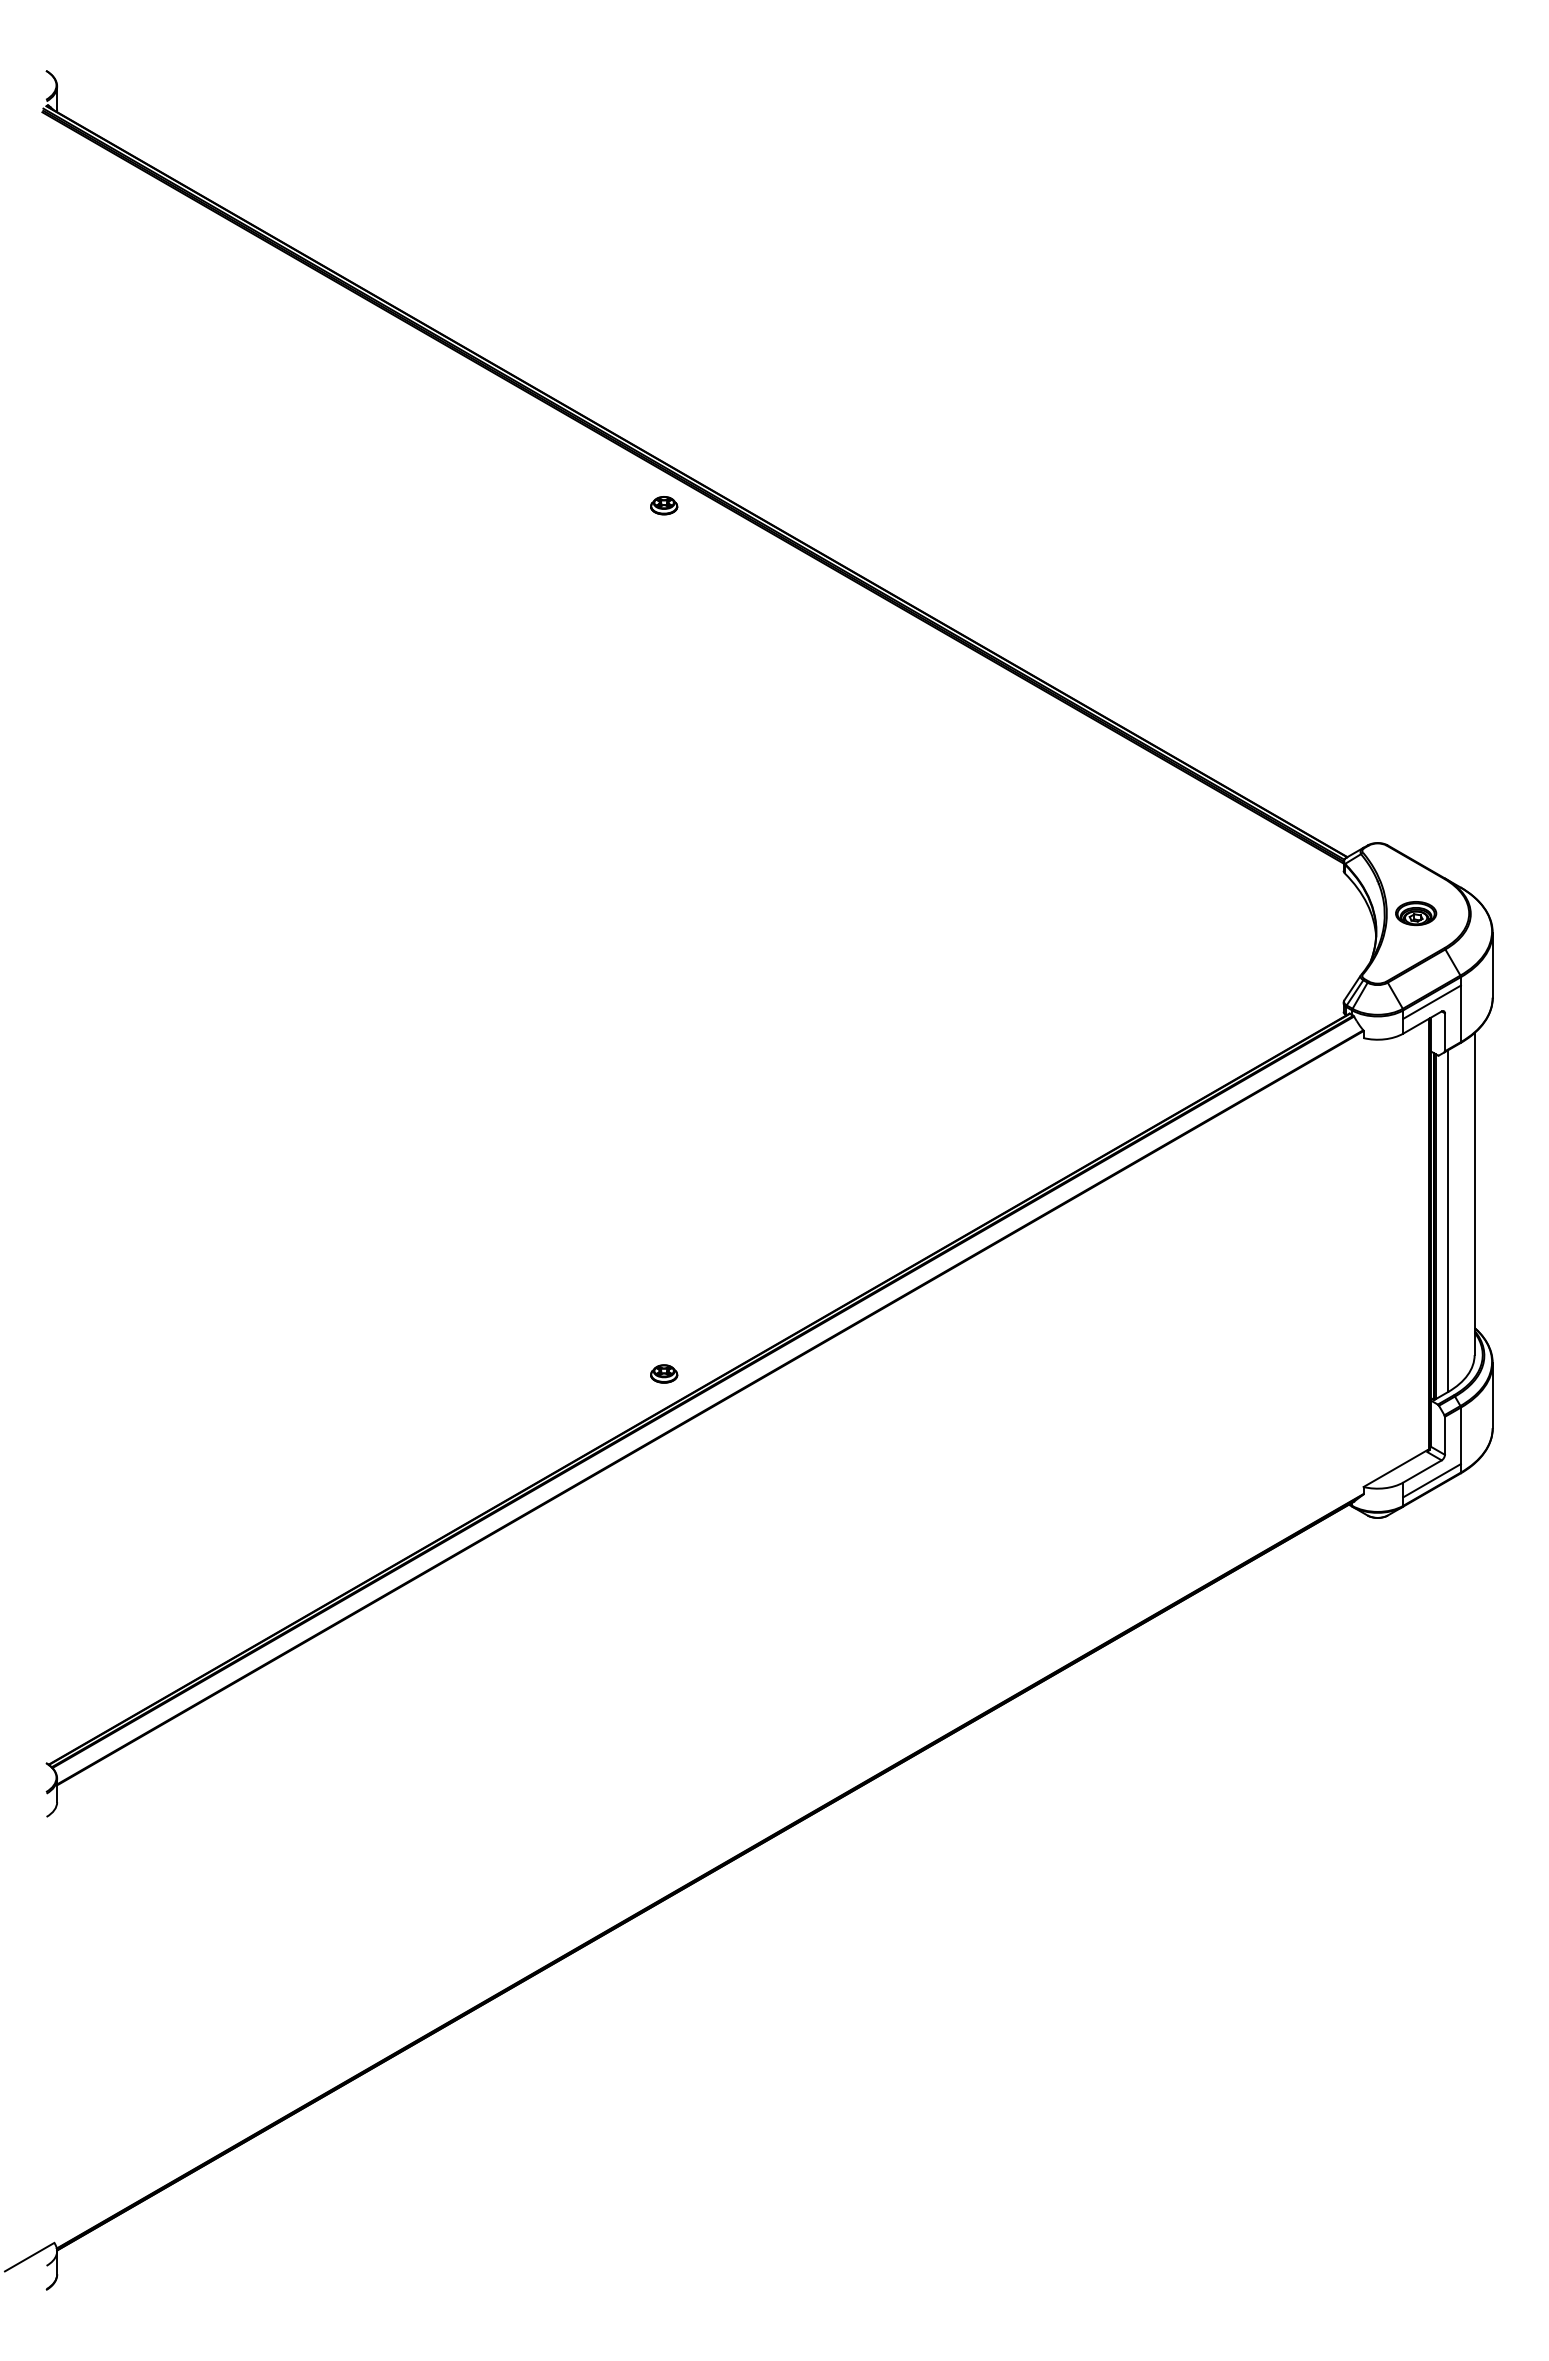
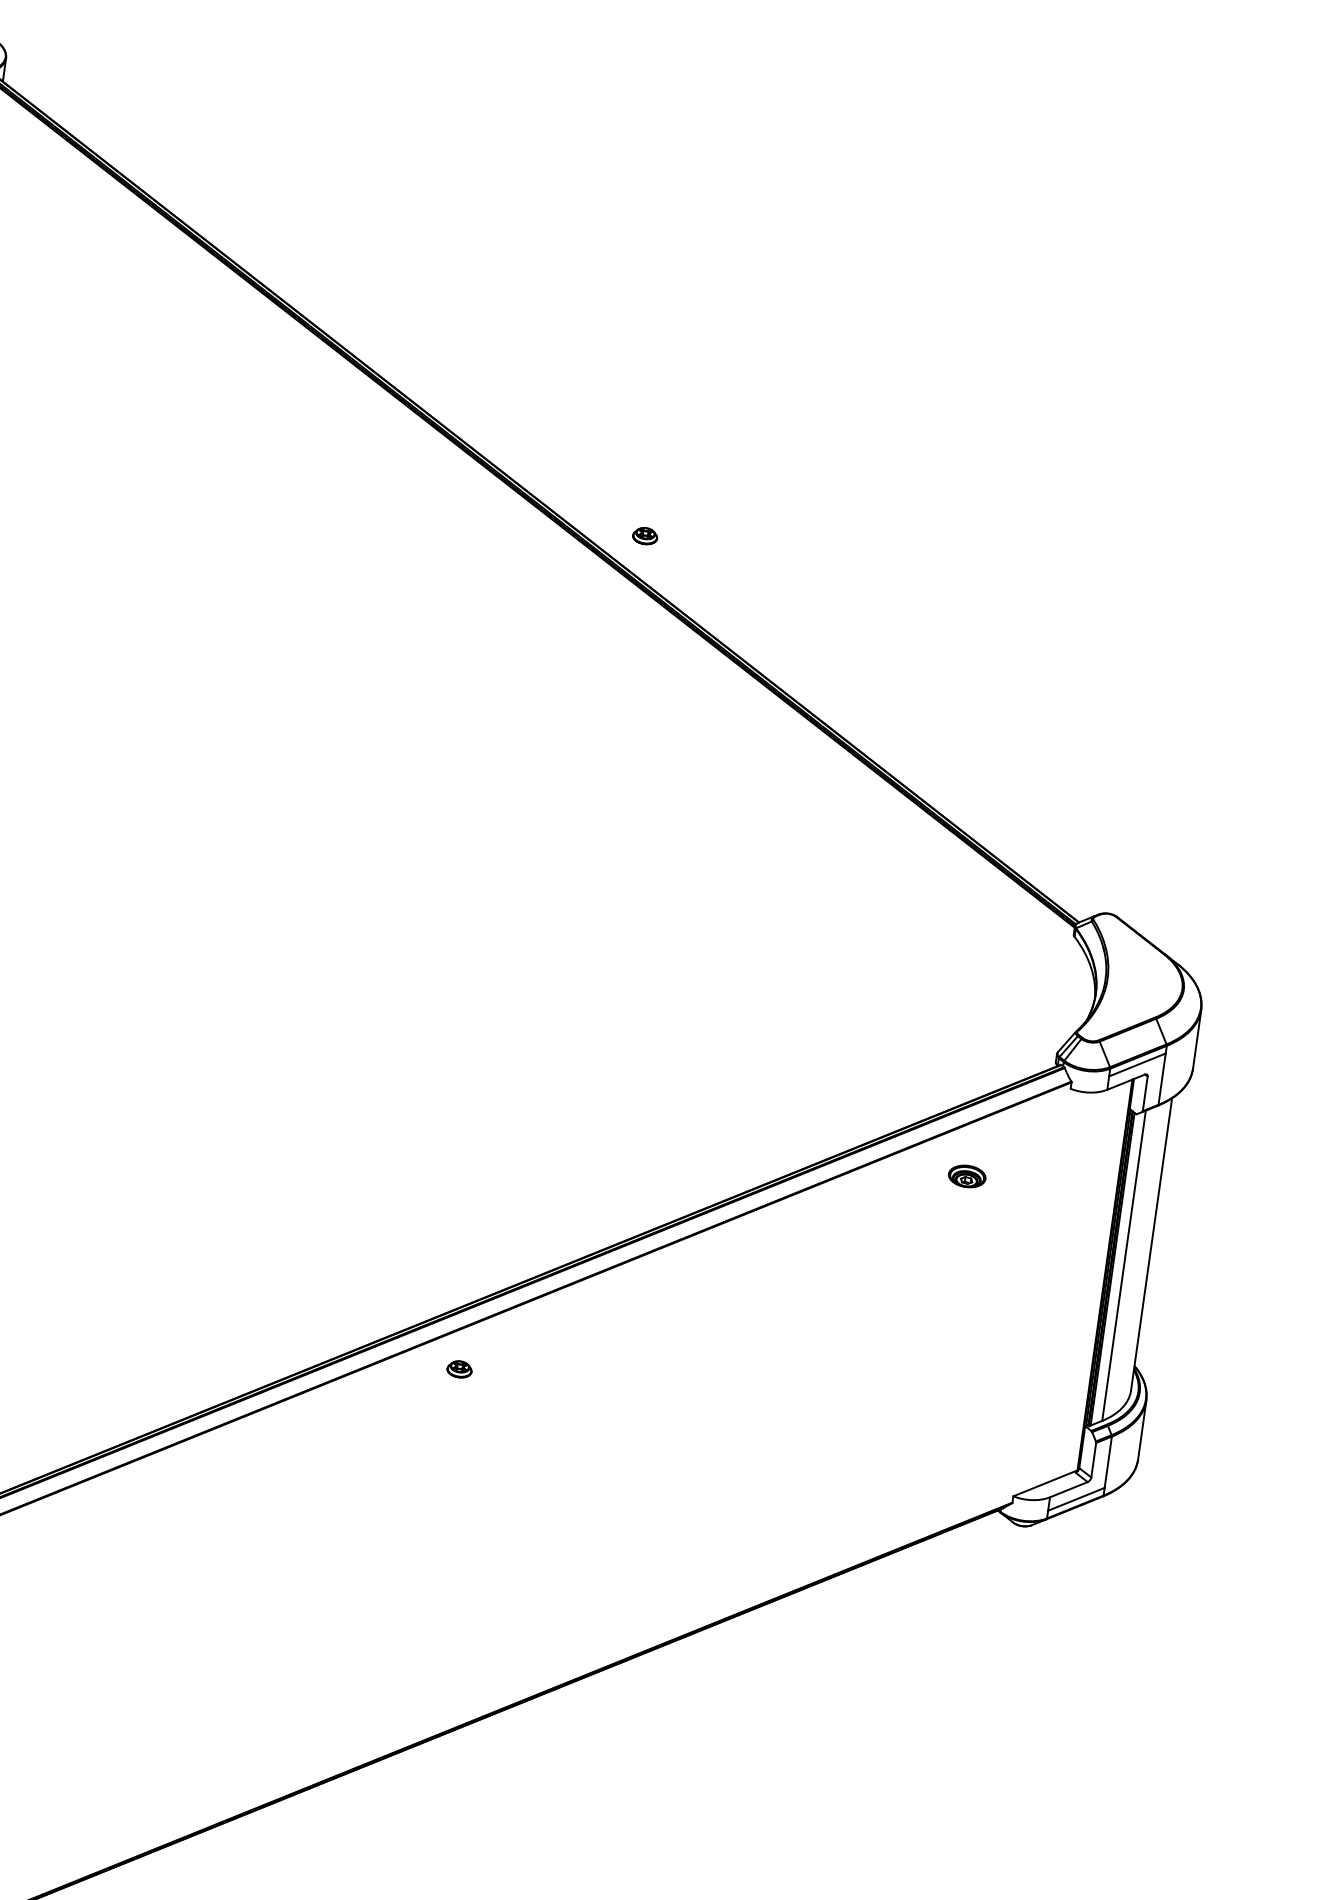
part: (664, 505) -> (645, 536), moved
part: (1416, 913) -> (967, 1176), moved
part: (664, 1373) -> (460, 1368), moved

